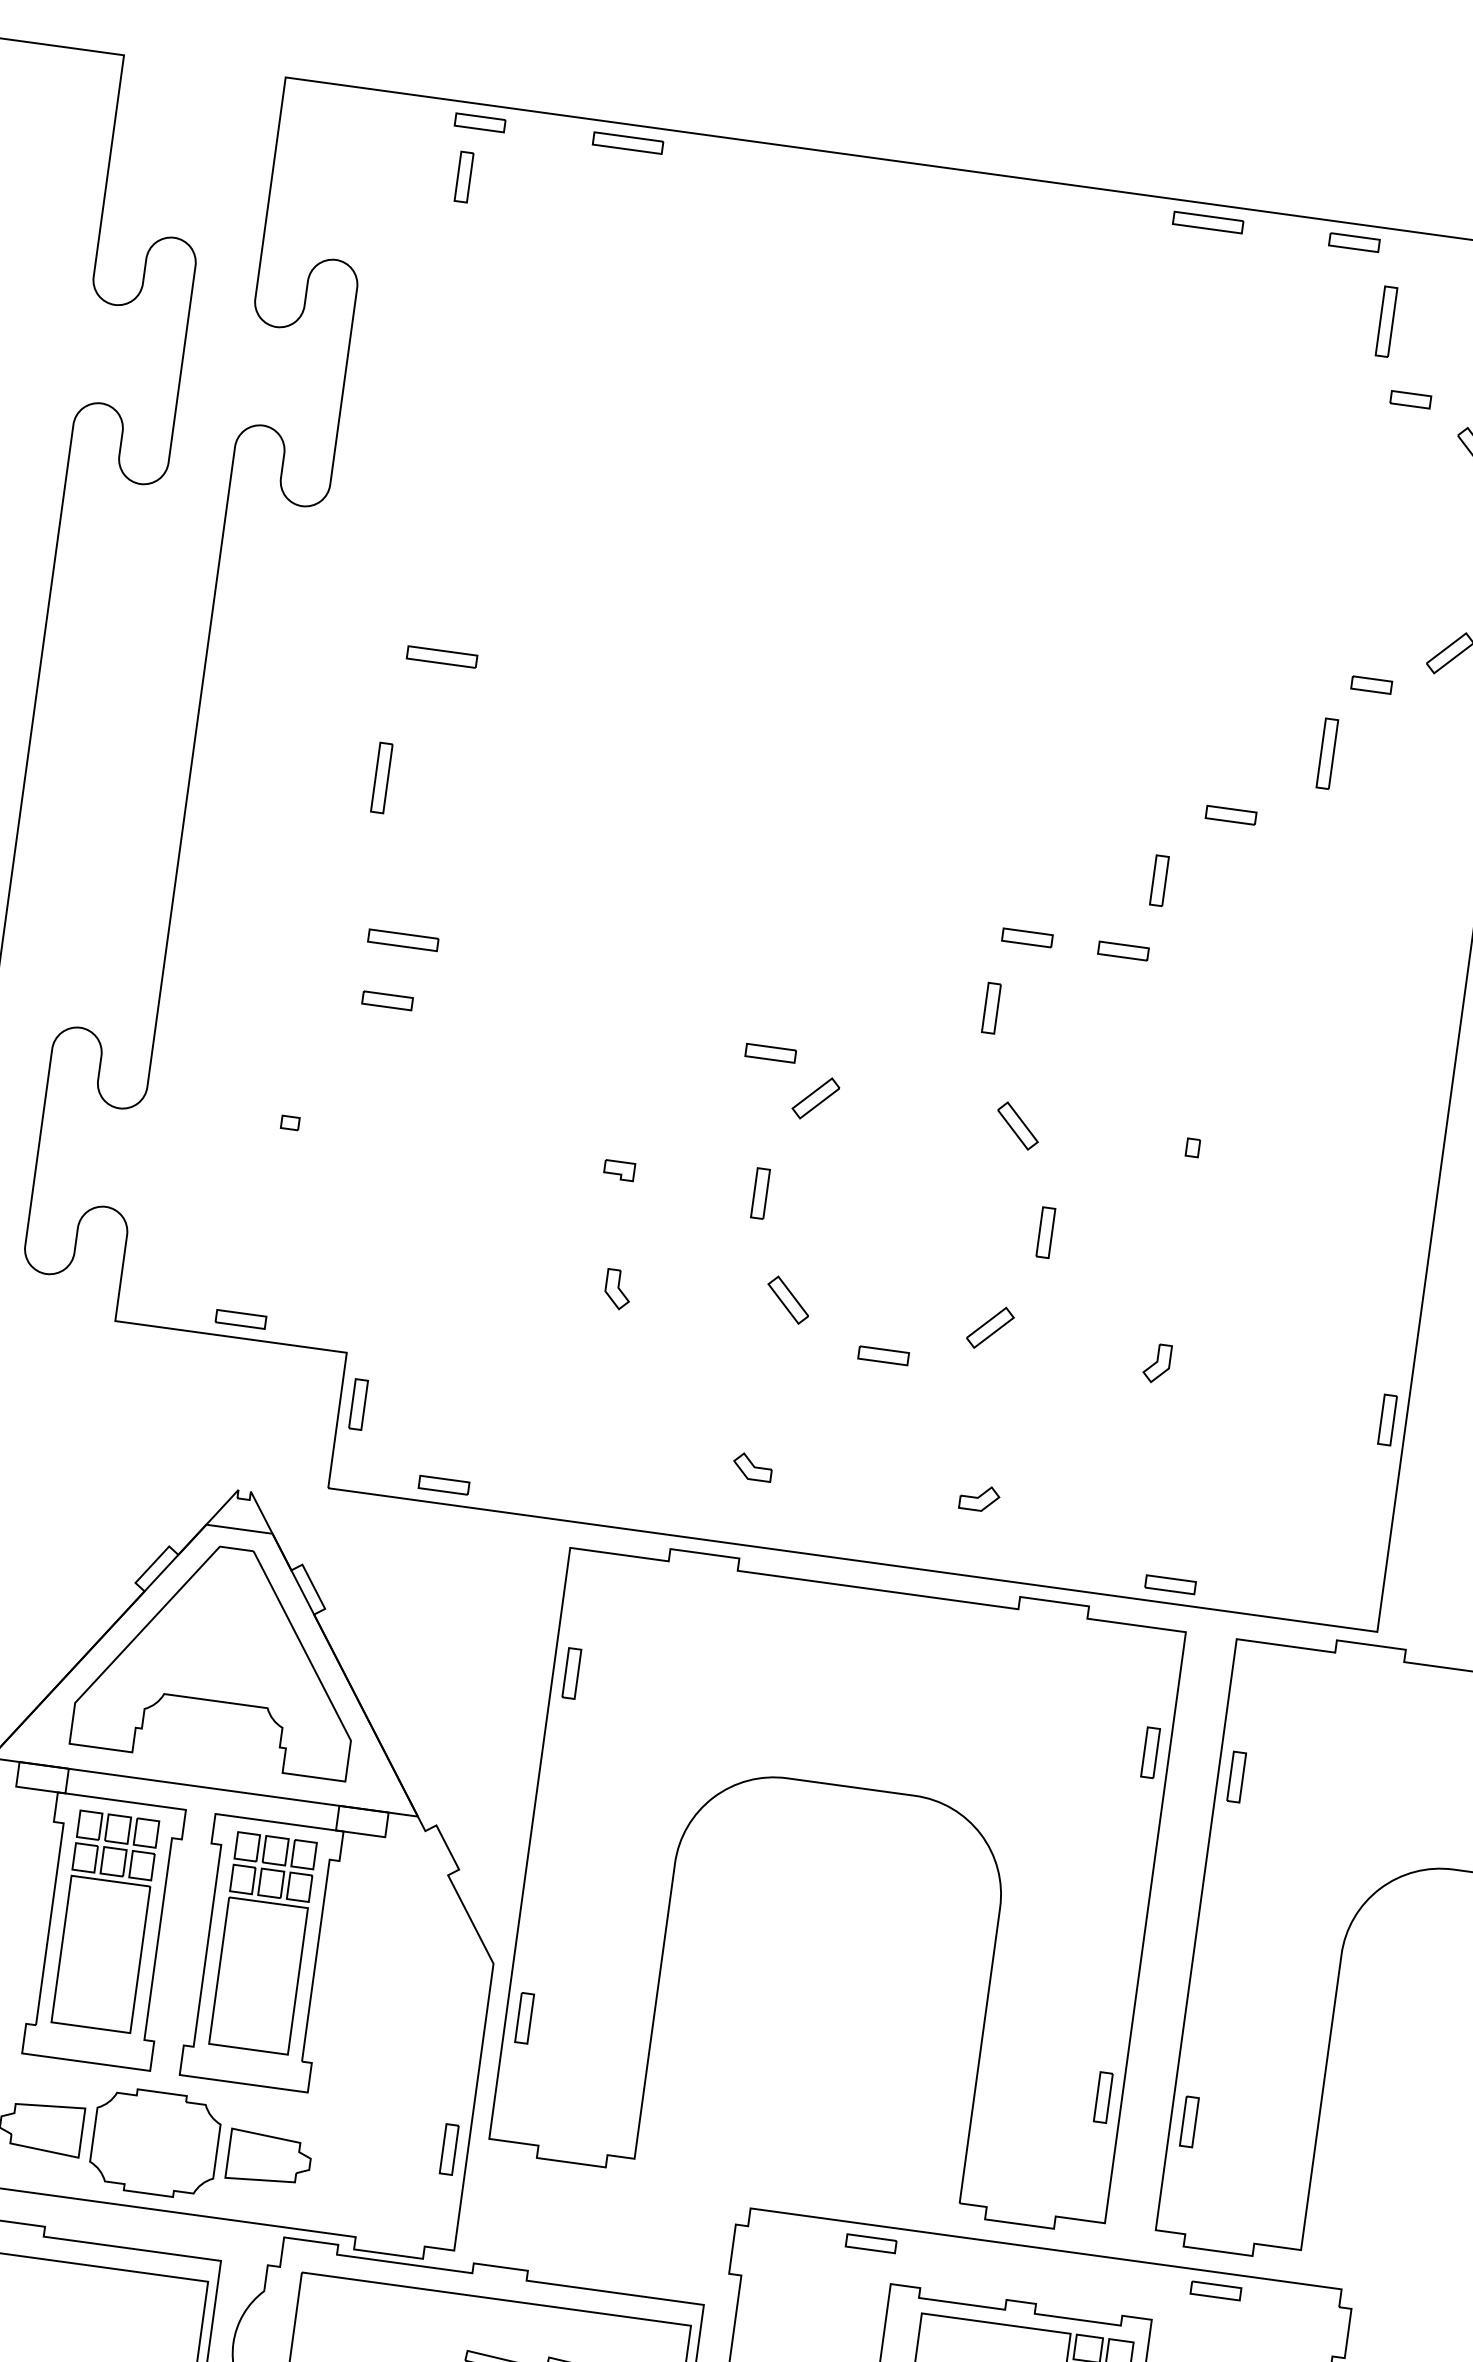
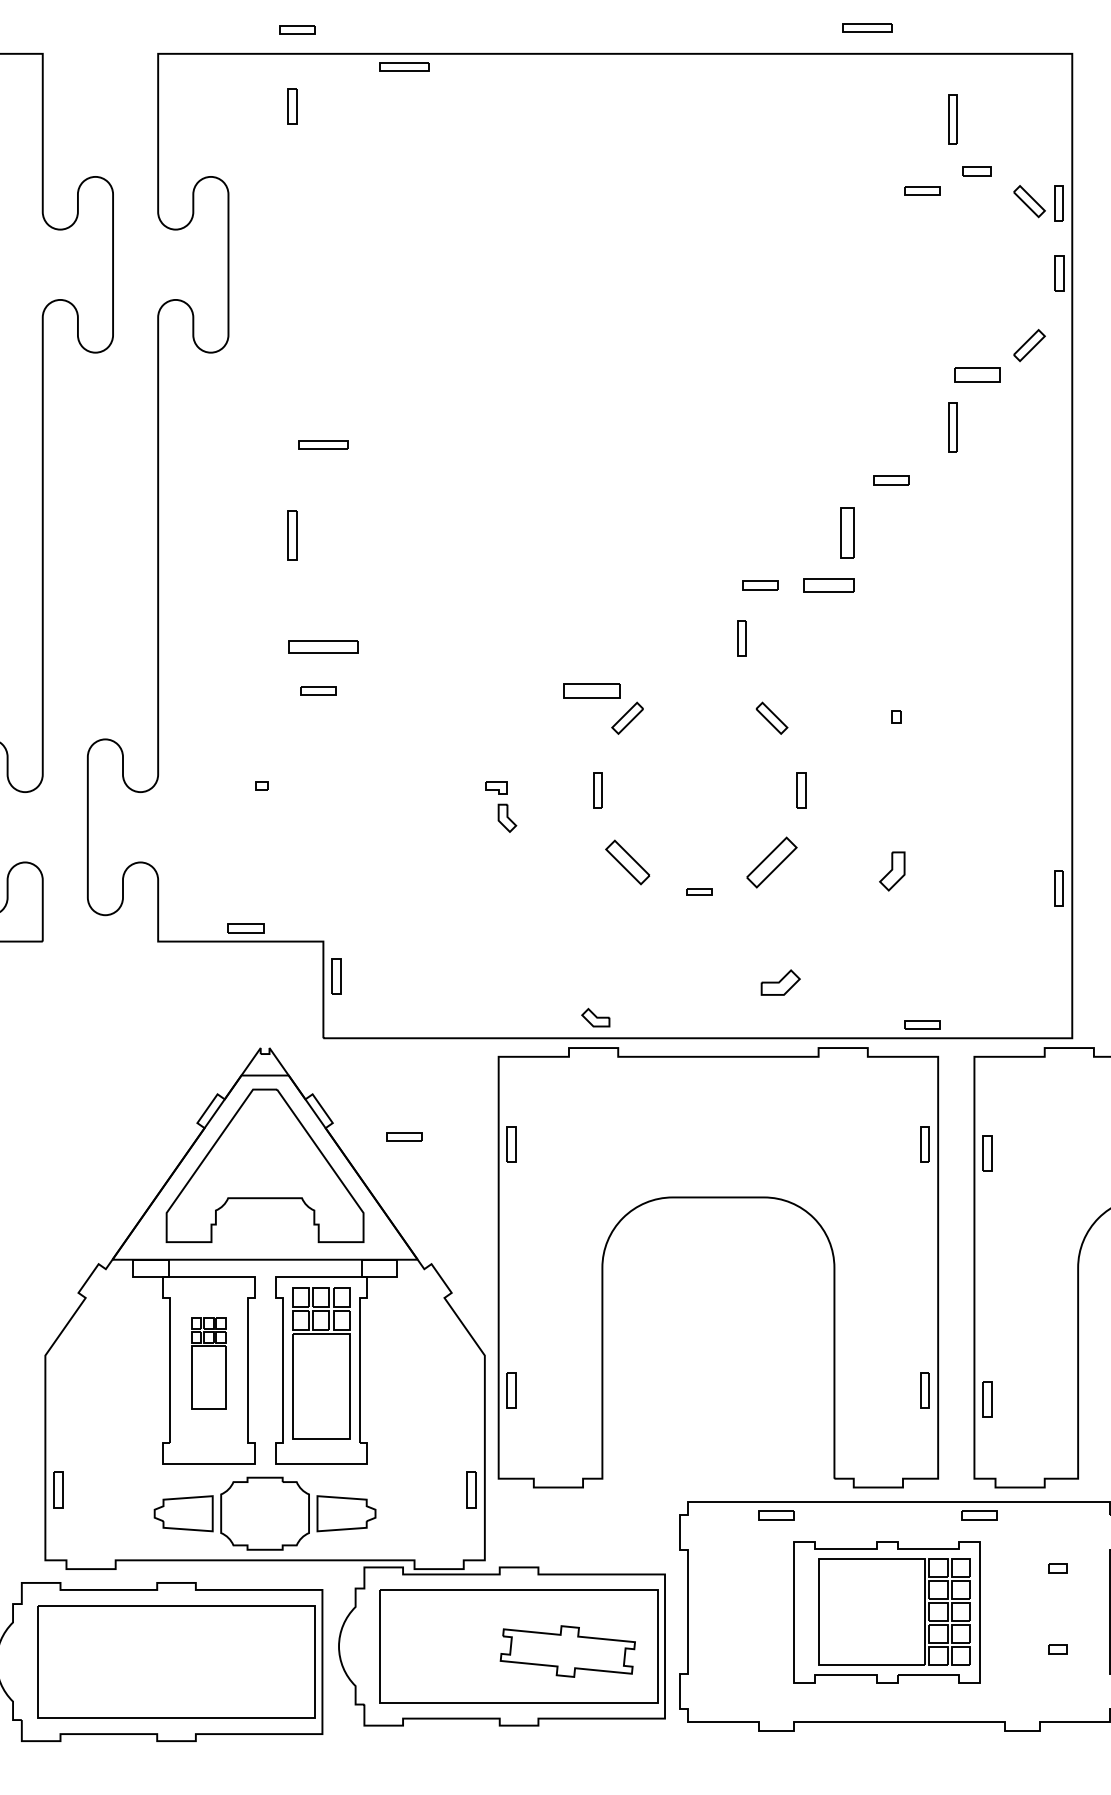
part: (479, 122) -> (297, 29), moved
part: (1208, 221) -> (867, 27), moved
part: (1354, 241) -> (922, 190), moved
part: (1370, 685) -> (976, 375), size x1.6
part: (1159, 880) -> (847, 532), size x1.4
part: (403, 940) -> (323, 647), size x1.4
part: (1122, 950) -> (828, 585), size x1.4
part: (770, 1052) -> (591, 690), size x1.6
part: (618, 1288) -> (507, 817), moved
part: (788, 1298) -> (627, 861), size x1.4
part: (989, 1326) -> (771, 861), size x1.6
part: (883, 1356) -> (699, 892), size x0.7
part: (1156, 1362) -> (891, 870), size x1.4
part: (752, 1466) -> (595, 1017), moved
part: (444, 1484) -> (404, 1136), moved
part: (979, 1497) -> (780, 982), size x1.4
part: (104, 1921) -> (208, 1363), size x0.6
part: (1216, 2290) -> (979, 1515), moved

